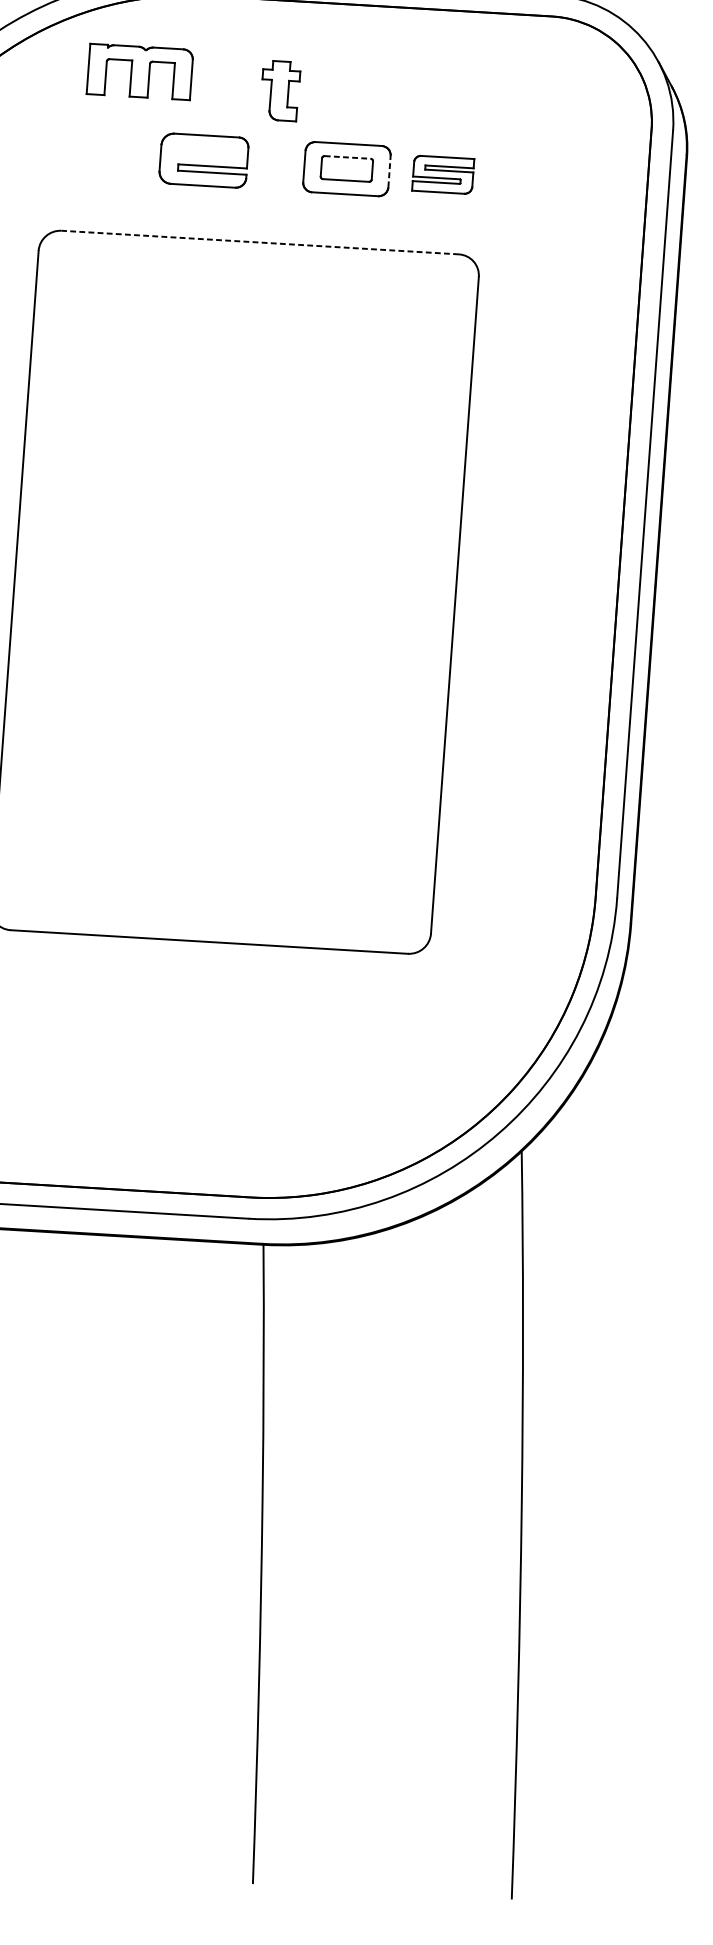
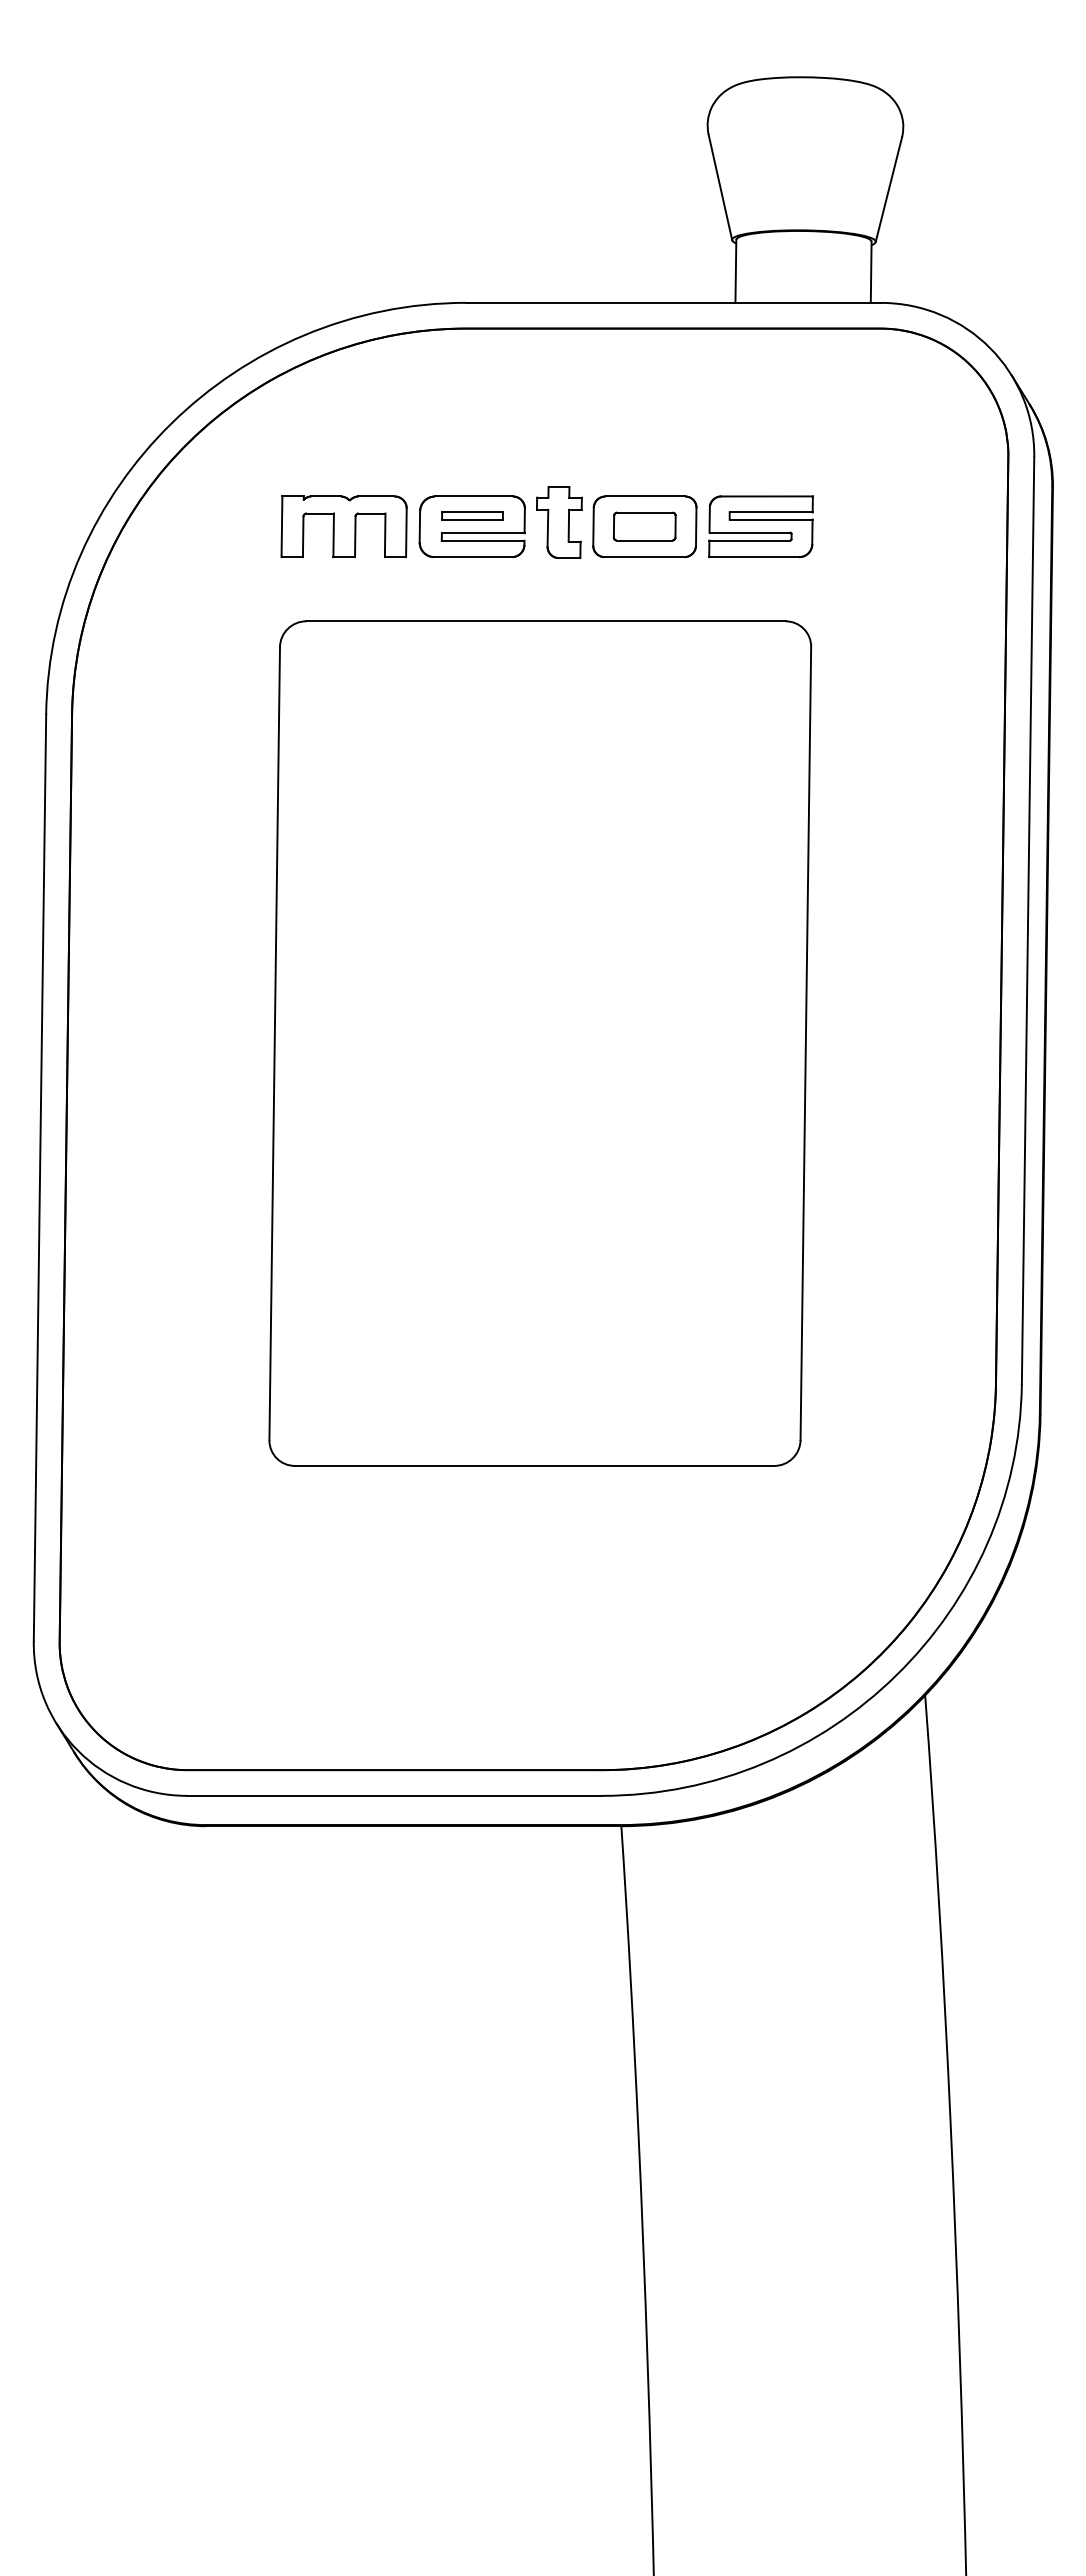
part: (139, 71) -> (343, 526), moved
part: (280, 90) -> (559, 522), moved
part: (204, 151) -> (472, 515), added
line: (347, 157) -> (644, 512), dashed -> solid
line: (389, 171) -> (696, 526), dashed -> solid
part: (442, 174) -> (760, 526), size x1.43
line: (259, 242) -> (545, 621), dashed -> solid

